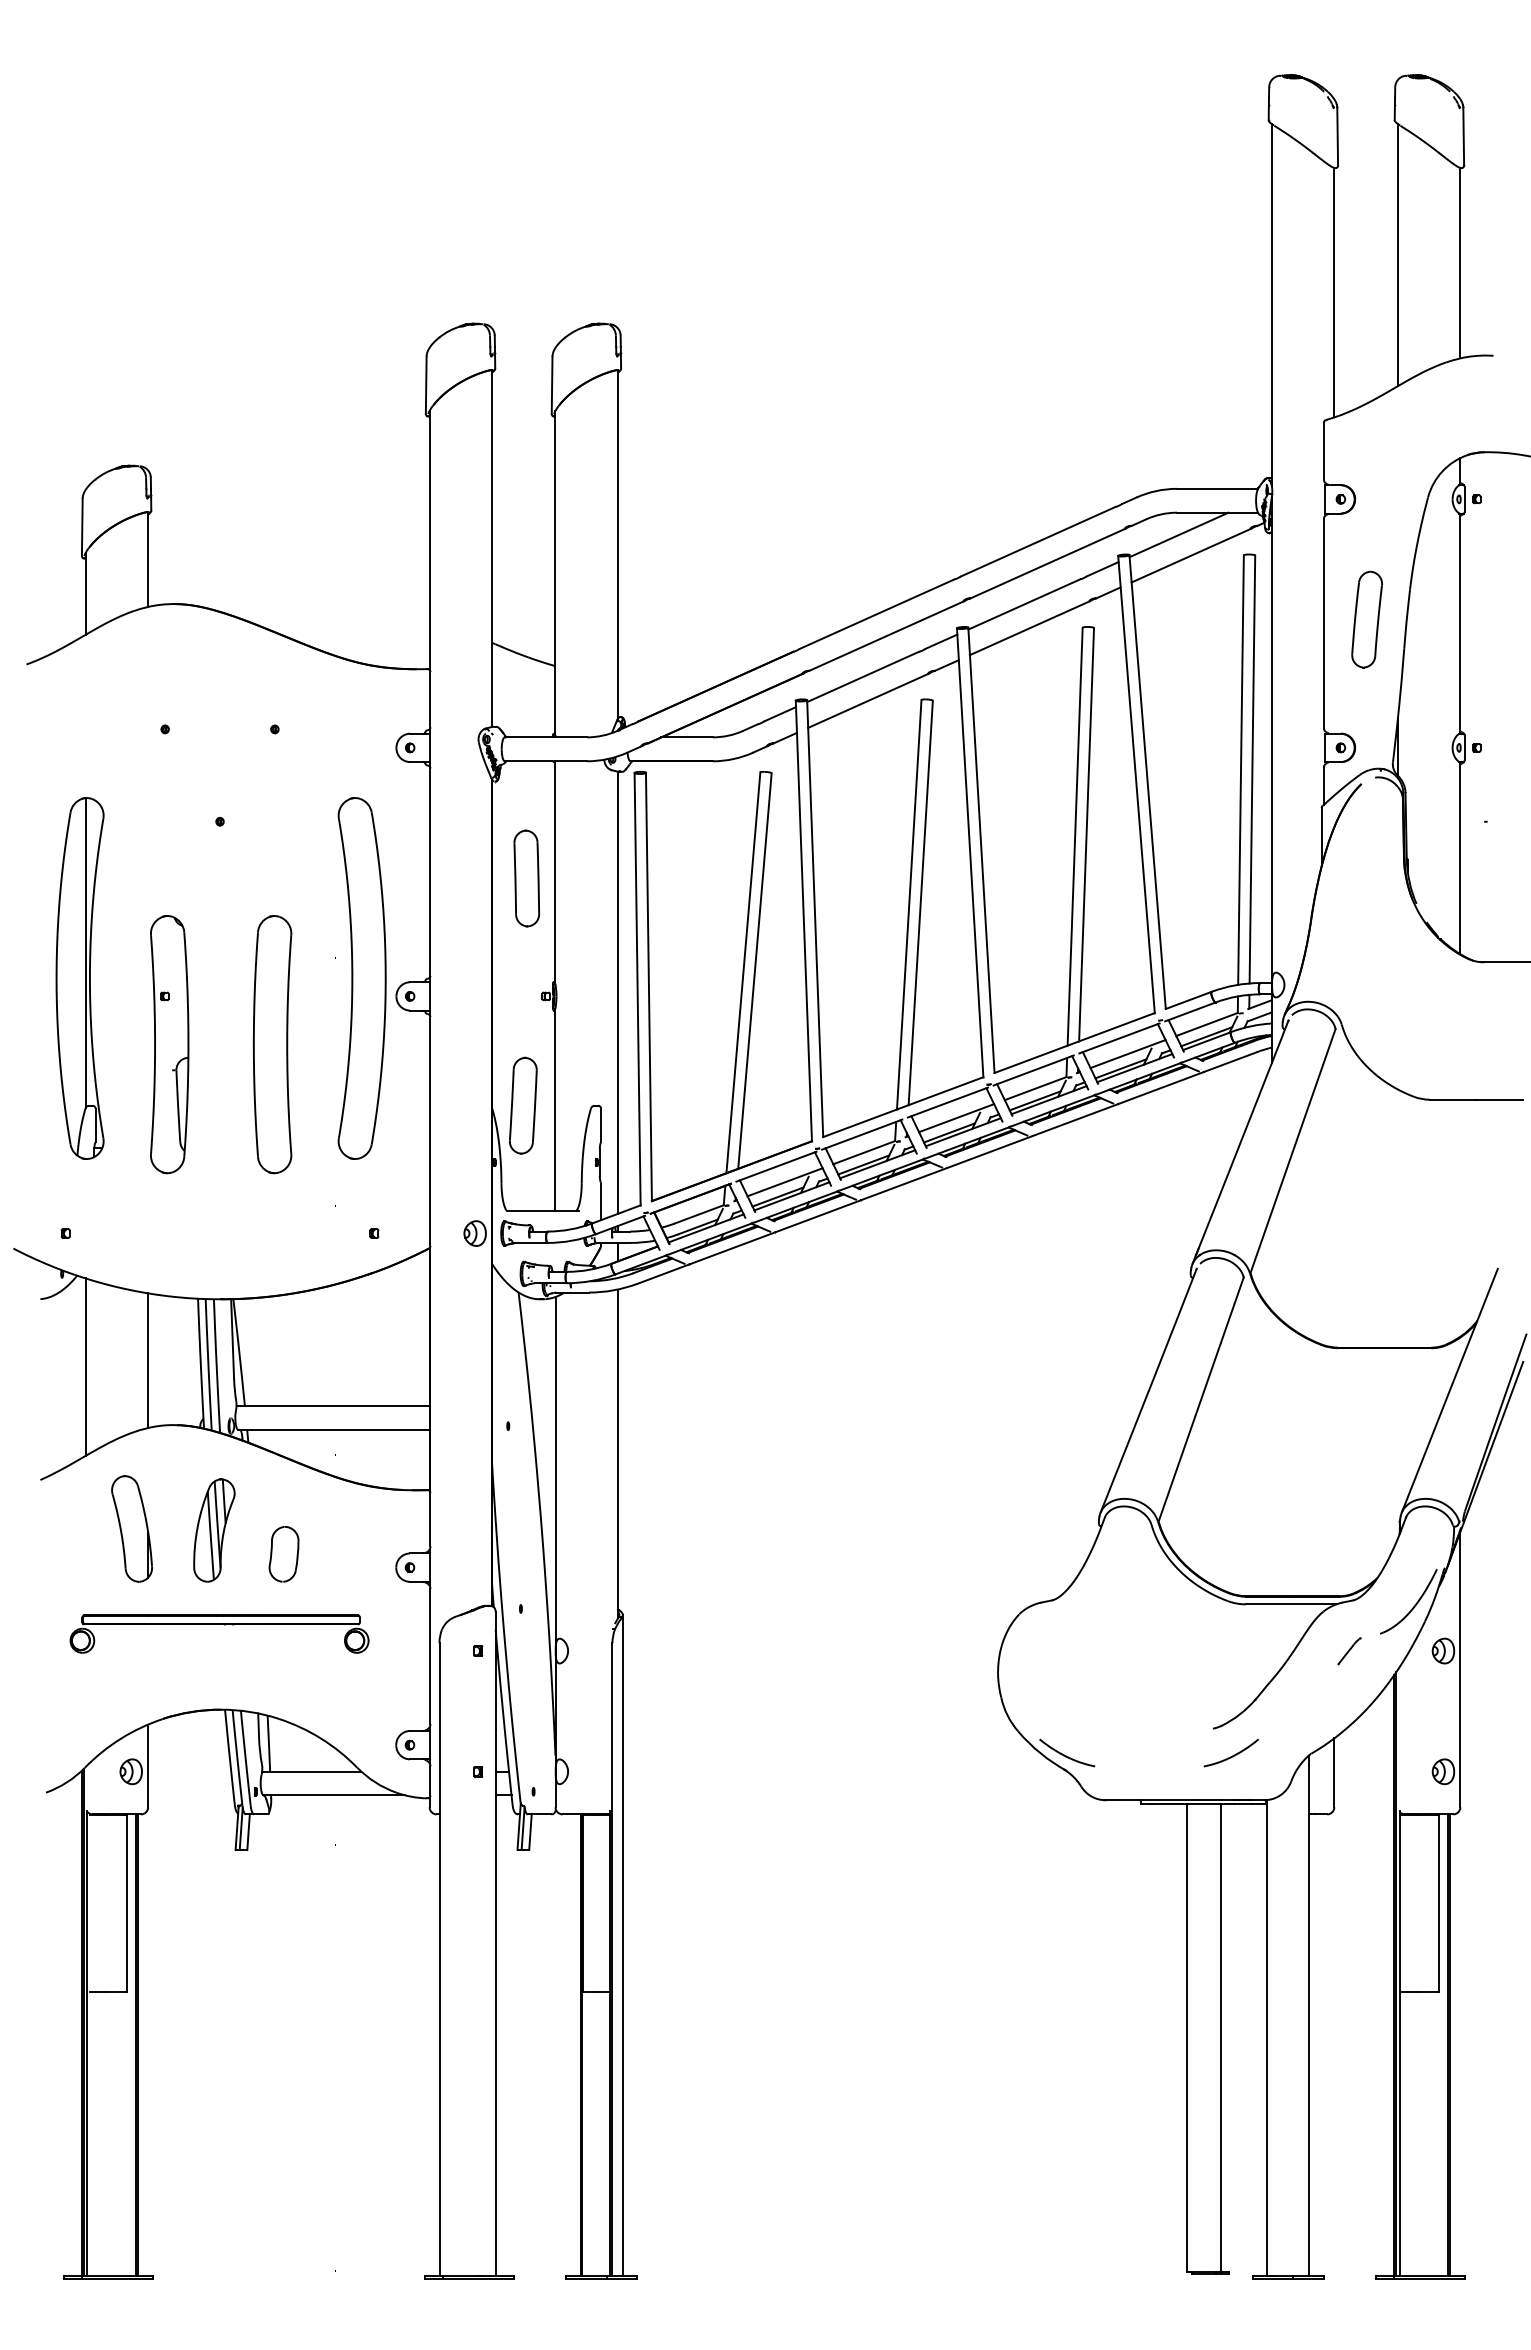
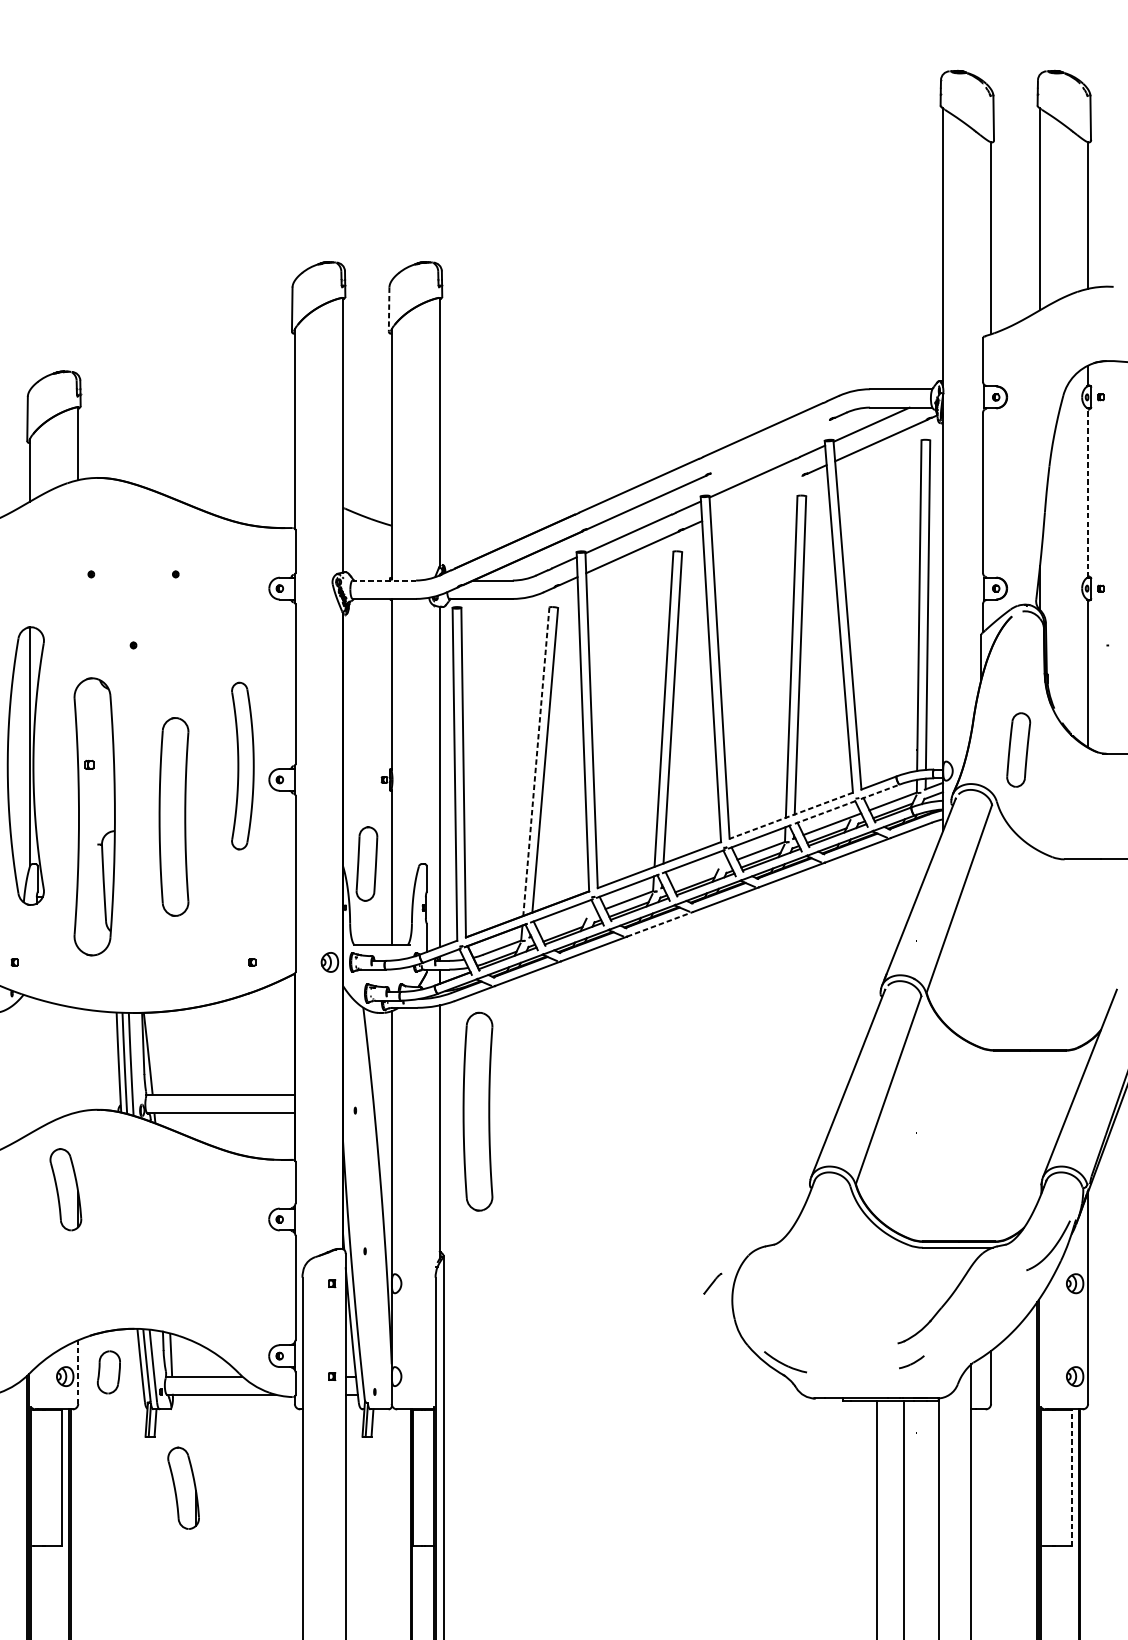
line: (552, 385) -> (389, 309), solid -> dashed
line: (1047, 563) -> (770, 446), removed
part: (1366, 619) -> (1018, 749), moved
line: (1460, 623) -> (1088, 492), solid -> dashed
line: (1029, 628) -> (756, 496), removed
line: (545, 737) -> (384, 580), solid -> dashed
part: (526, 878) -> (369, 689), removed
line: (743, 973) -> (536, 762), solid -> dashed
part: (361, 978) -> (242, 766), size x0.6
line: (1190, 1011) -> (880, 791), solid -> dashed
line: (1119, 1038) -> (825, 812), solid -> dashed
line: (1074, 1043) -> (791, 816), solid -> dashed
part: (169, 1044) -> (94, 816), size x1.4
line: (956, 1118) -> (700, 873), removed
line: (784, 1182) -> (567, 923), removed
line: (904, 1184) -> (660, 924), solid -> dashed
line: (148, 1360) -> (78, 1060), removed
line: (85, 1366) -> (30, 1064), removed
part: (667, 1427) -> (477, 1111), added
part: (214, 1530) -> (129, 1190), removed
part: (283, 1554) -> (108, 1372), moved
part: (219, 1624) -> (133, 1263), removed
line: (1349, 1651) -> (712, 1284), moved
part: (1230, 1752) -> (911, 1361), size x0.6
line: (148, 1765) -> (78, 1371), solid -> dashed
line: (1439, 1903) -> (1072, 1477), solid -> dashed
part: (284, 1916) -> (183, 1487), added

